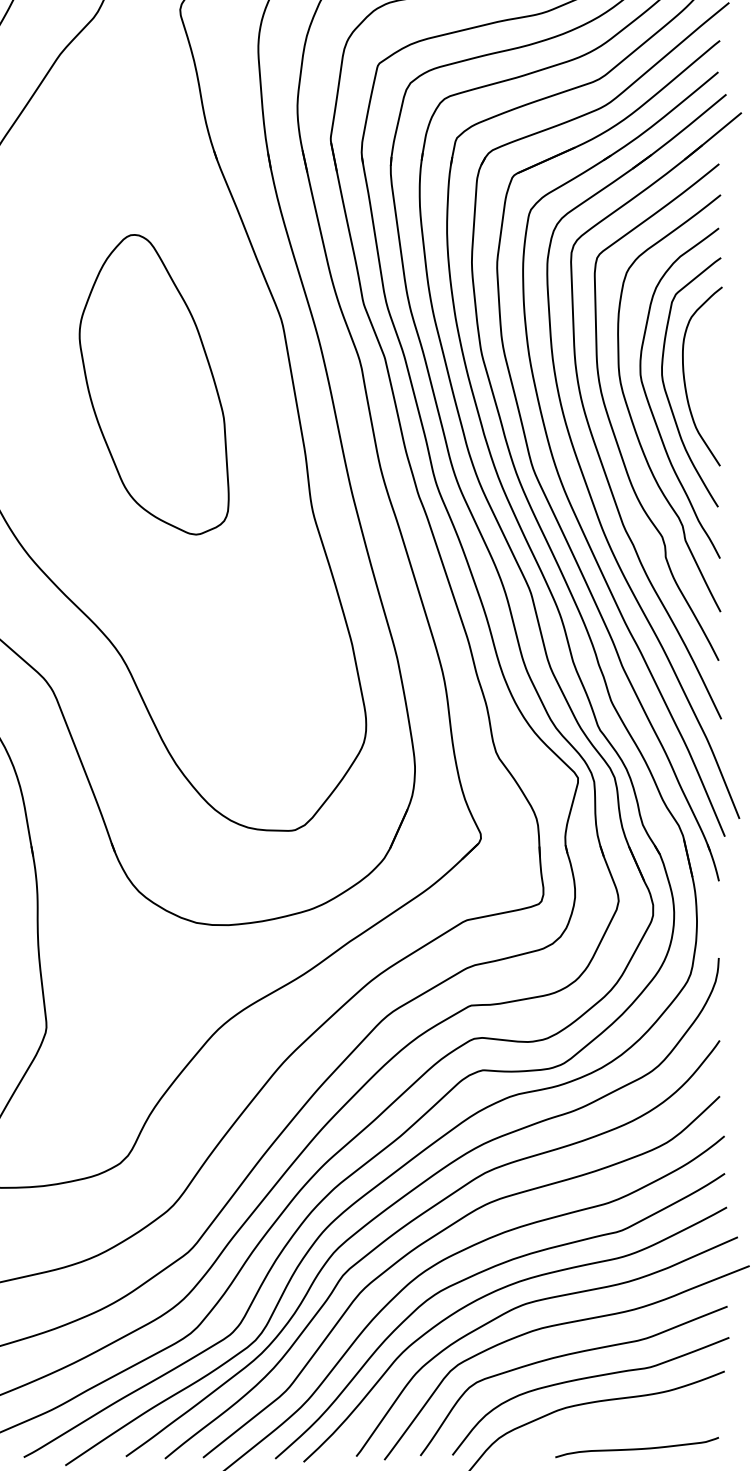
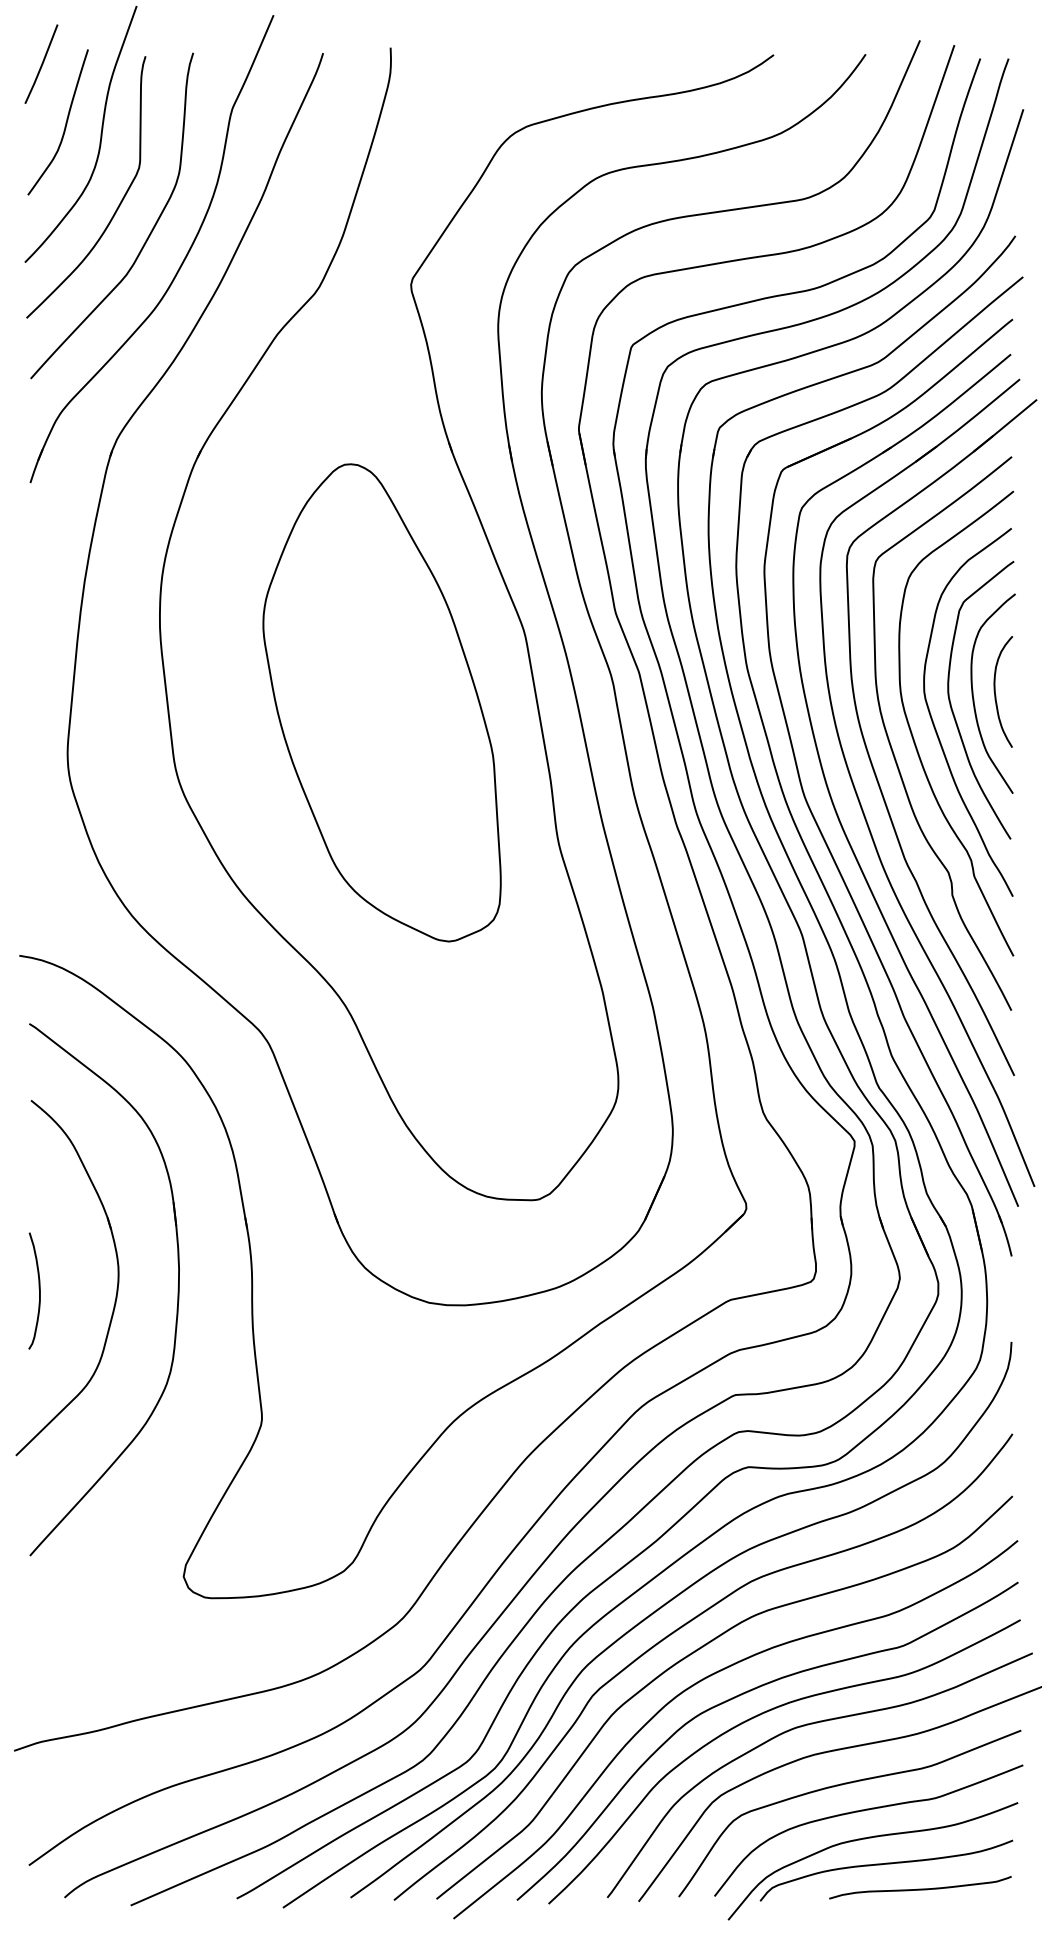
curve: (704, 374) -> (995, 691), added
part: (153, 384) -> (381, 702), size x1.43
curve: (606, 1426) -> (886, 1864), added

